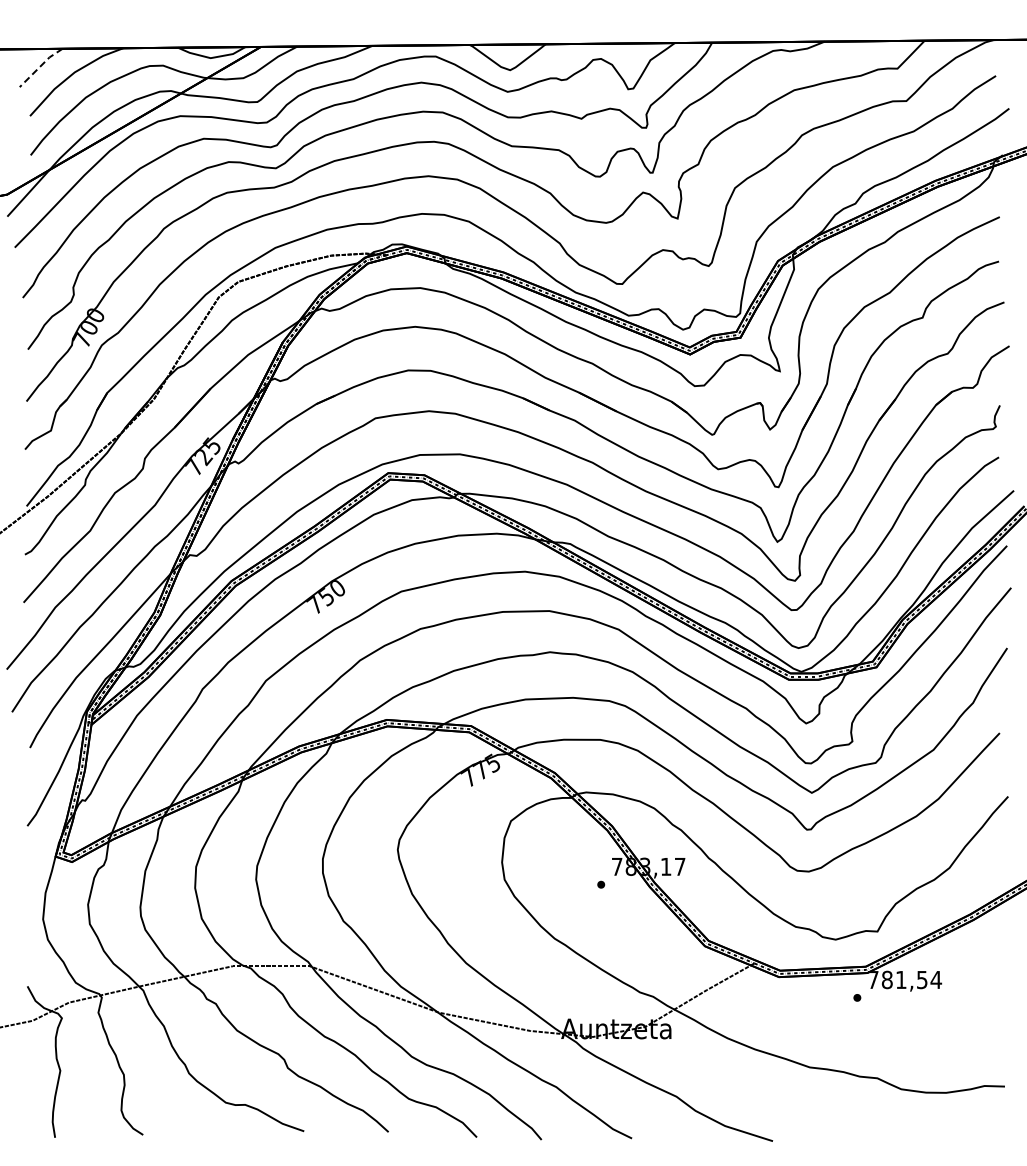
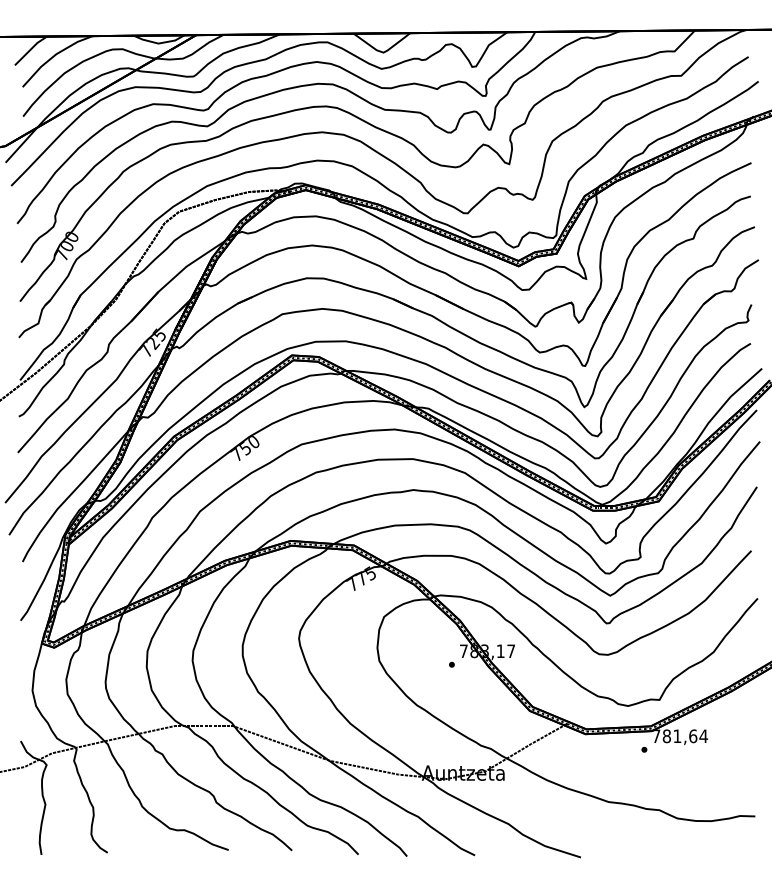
line: (40, 66) -> (30, 49), dashed -> solid
text: (922, 979) -> (693, 735), 781,54 -> 781,64

